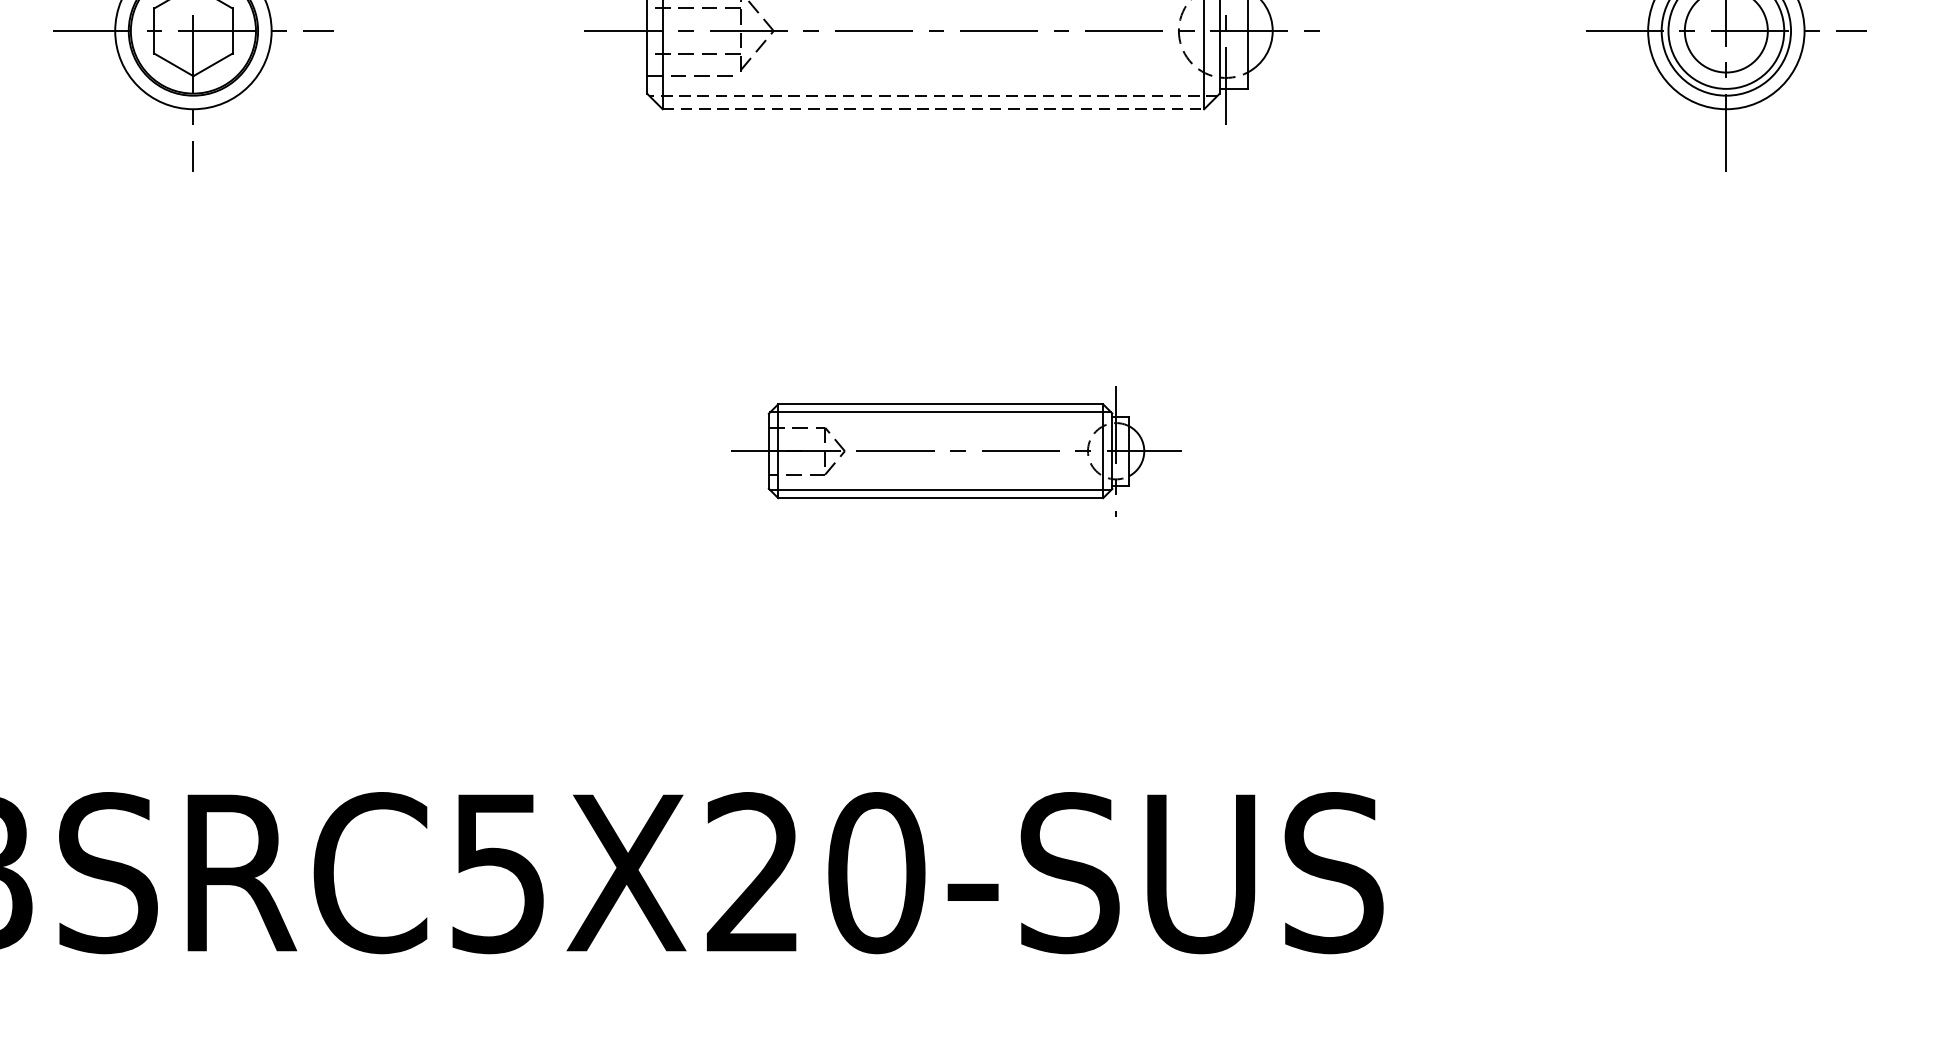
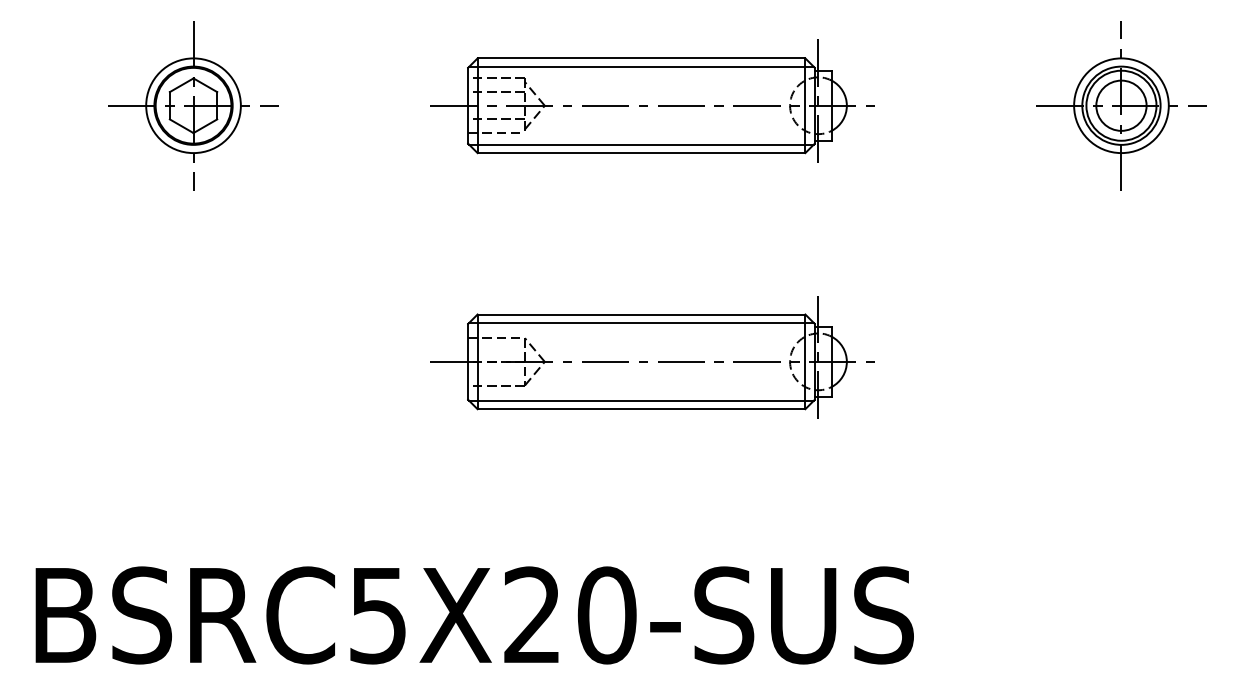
line: (931, 95) -> (640, 144), dashed -> solid
line: (933, 109) -> (641, 153), dashed -> solid
part: (951, 446) -> (652, 357), size x1.67

